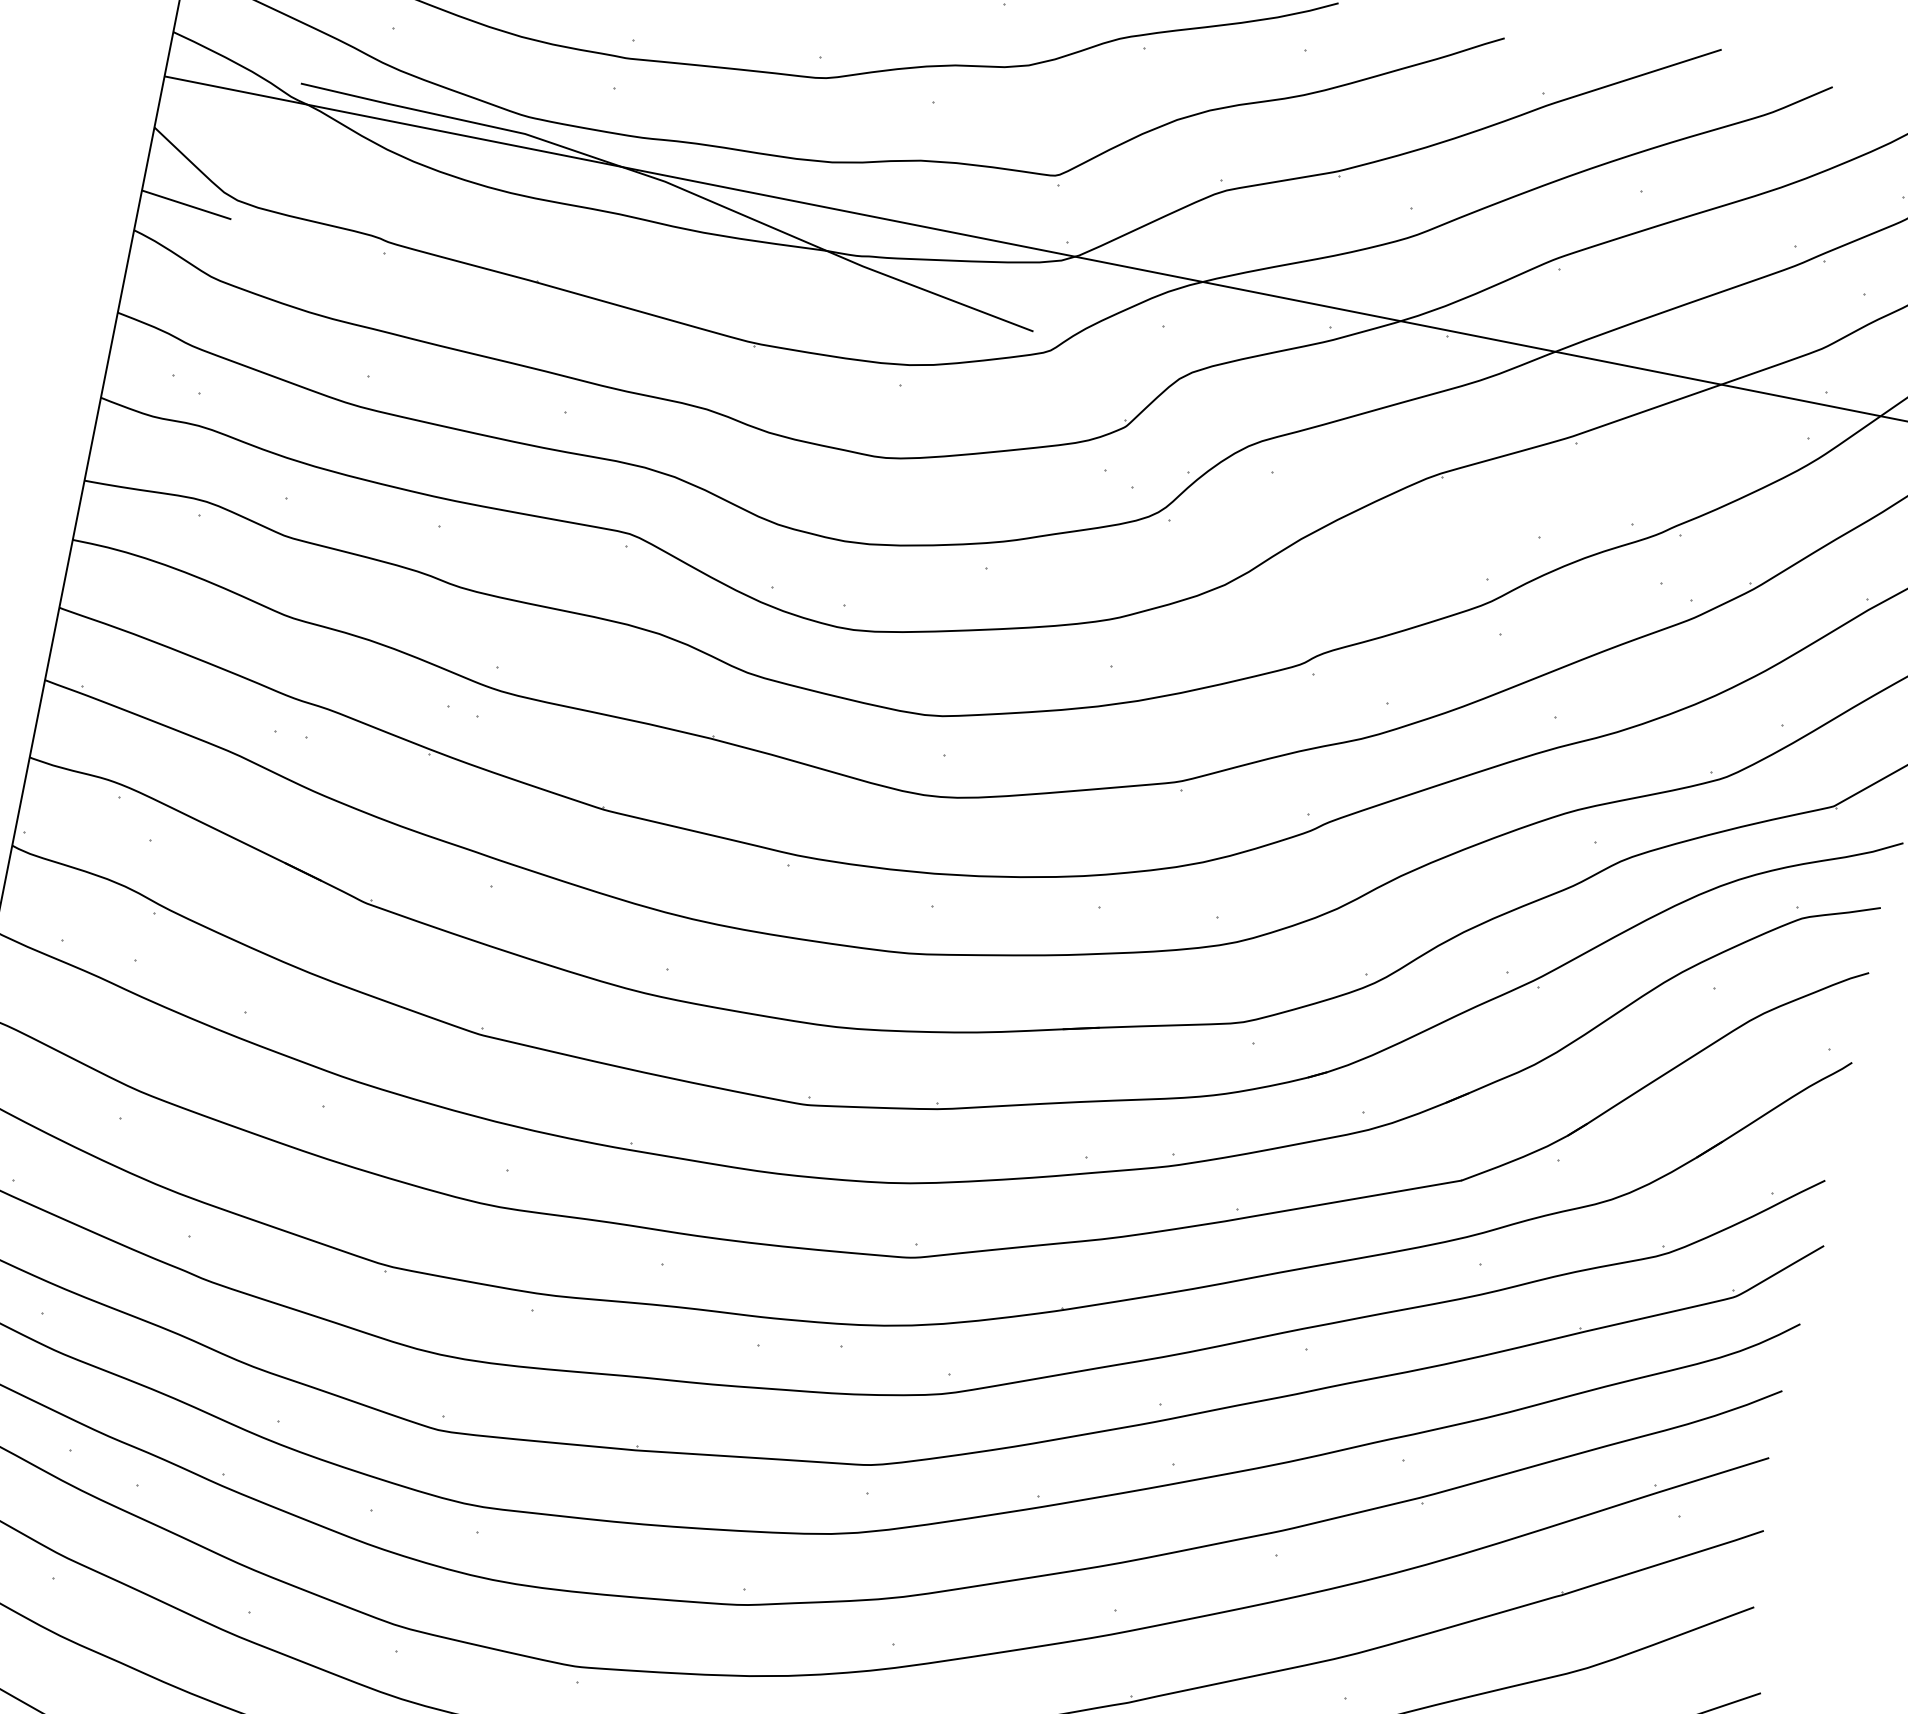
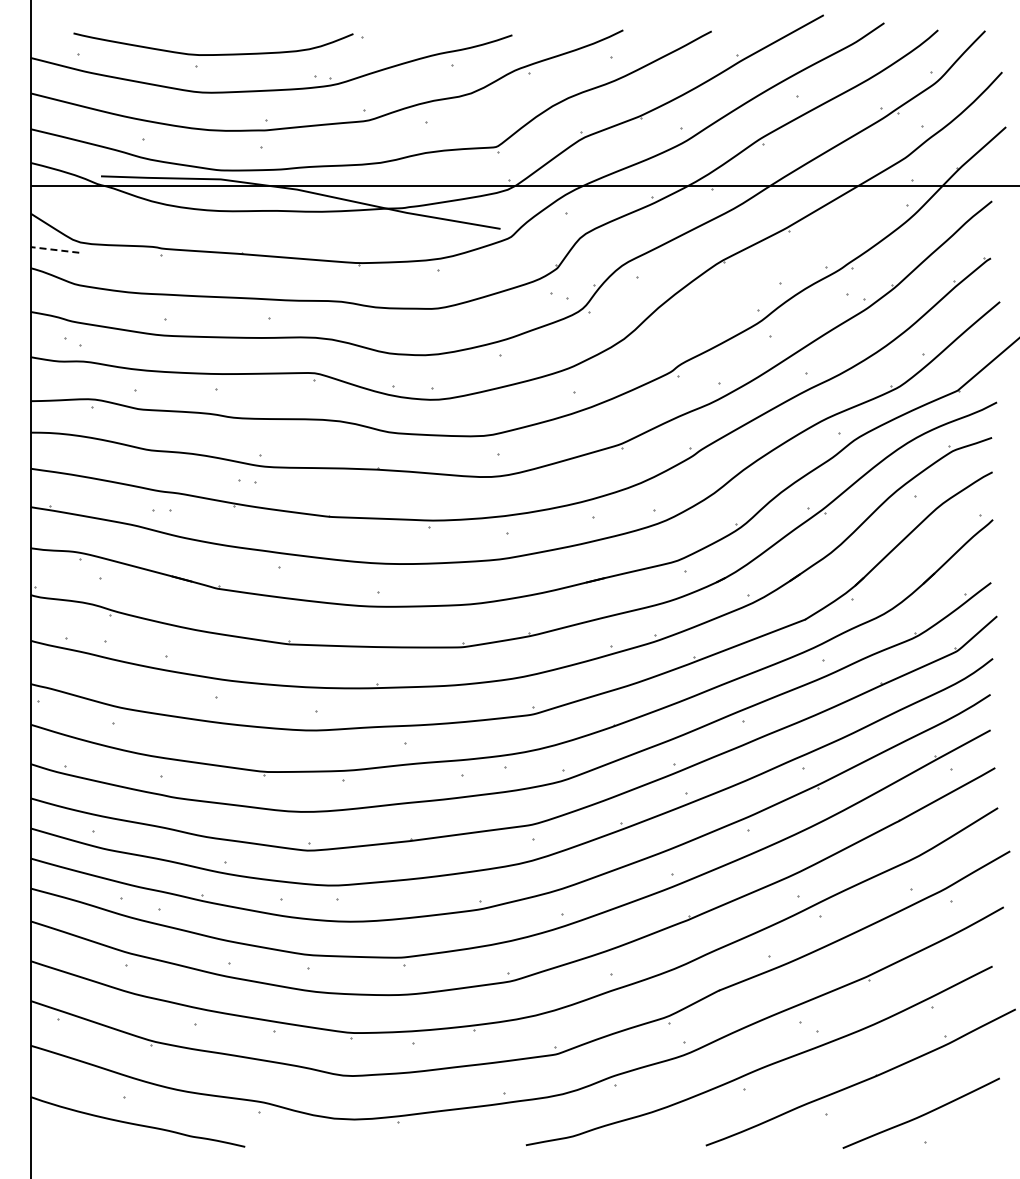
line: (185, 203) -> (54, 249), solid -> dashed

